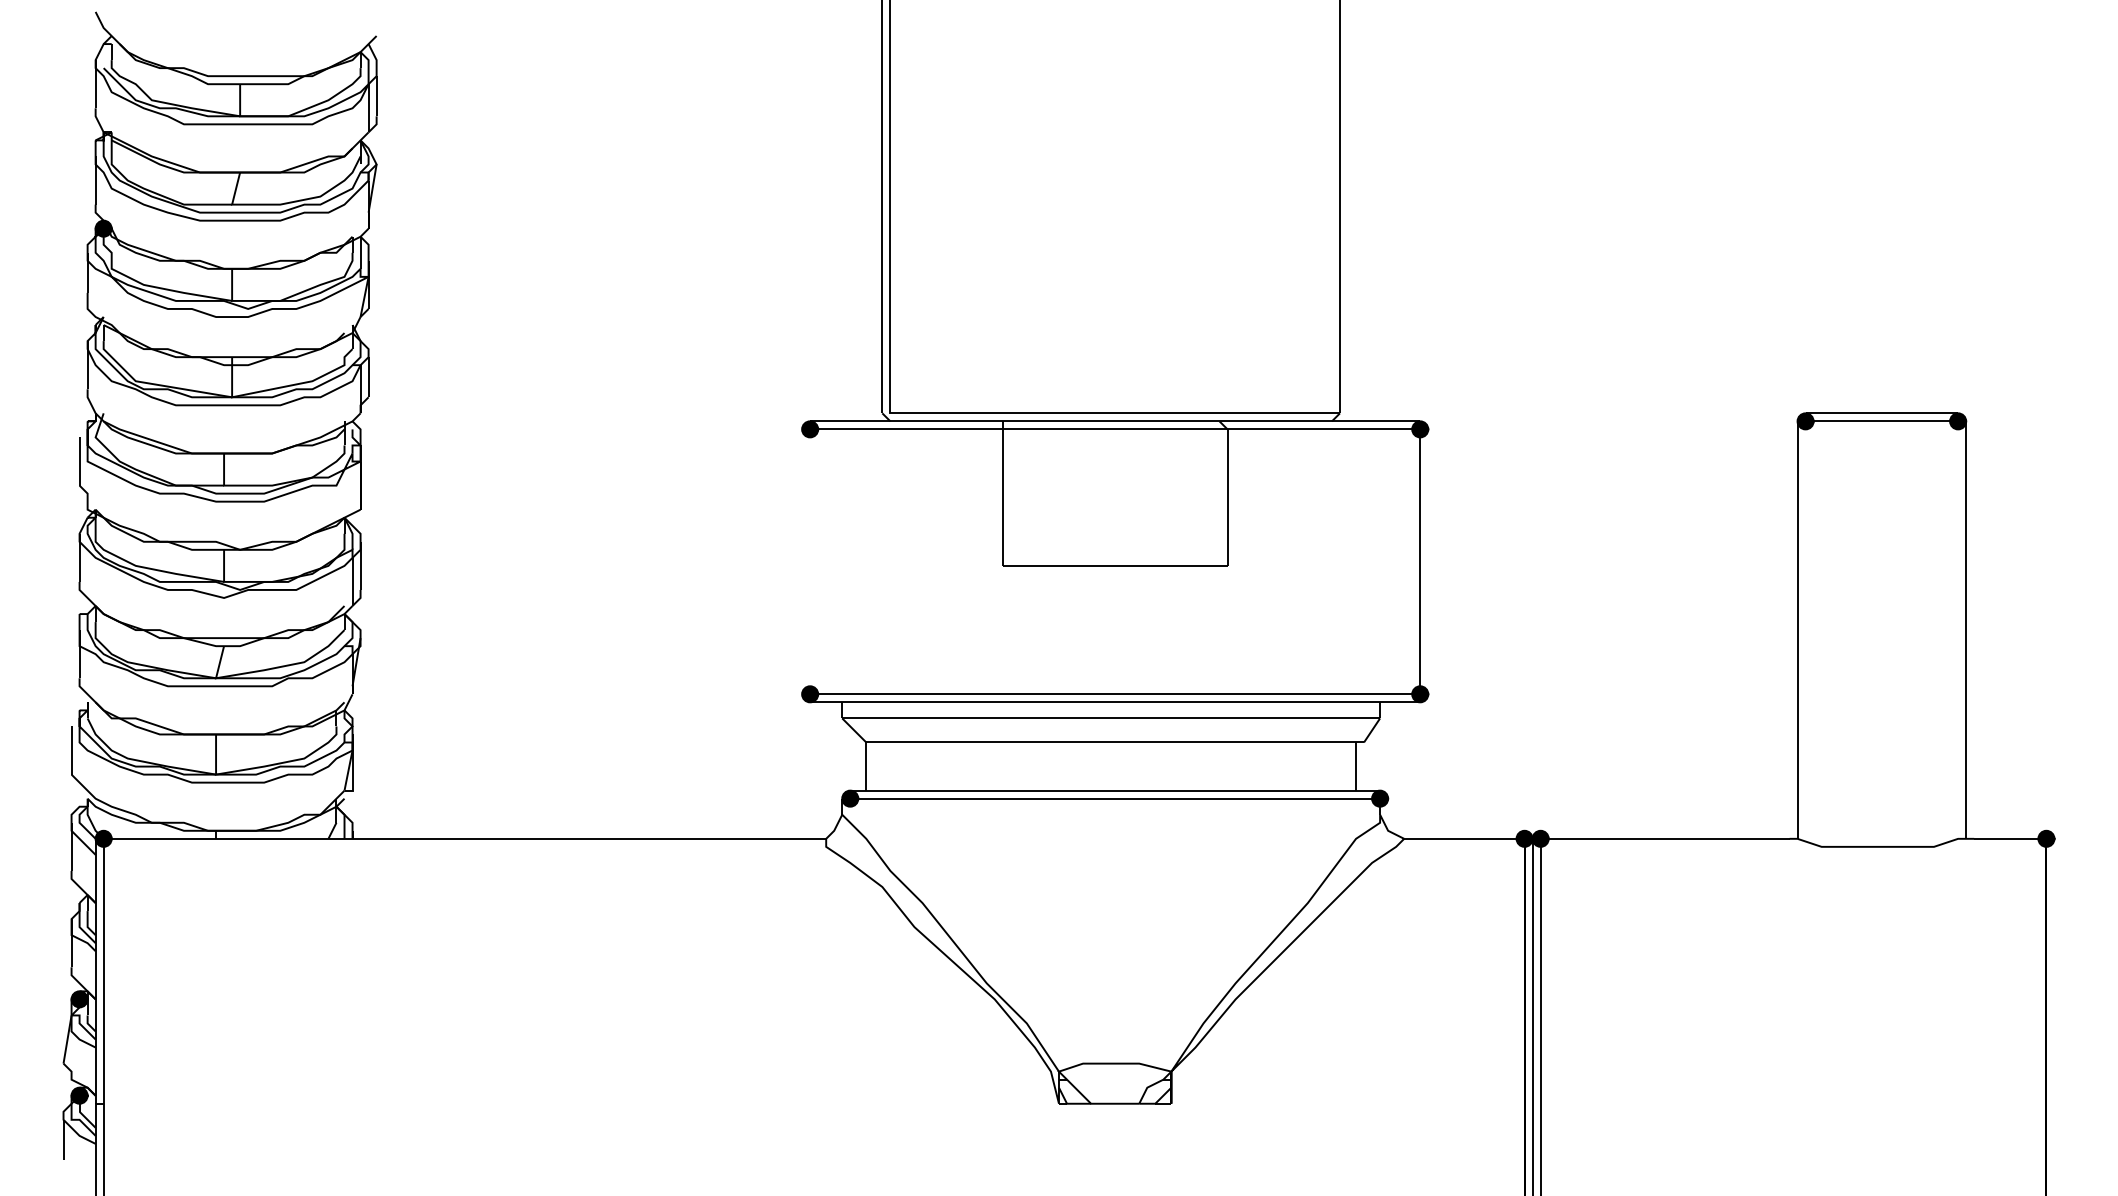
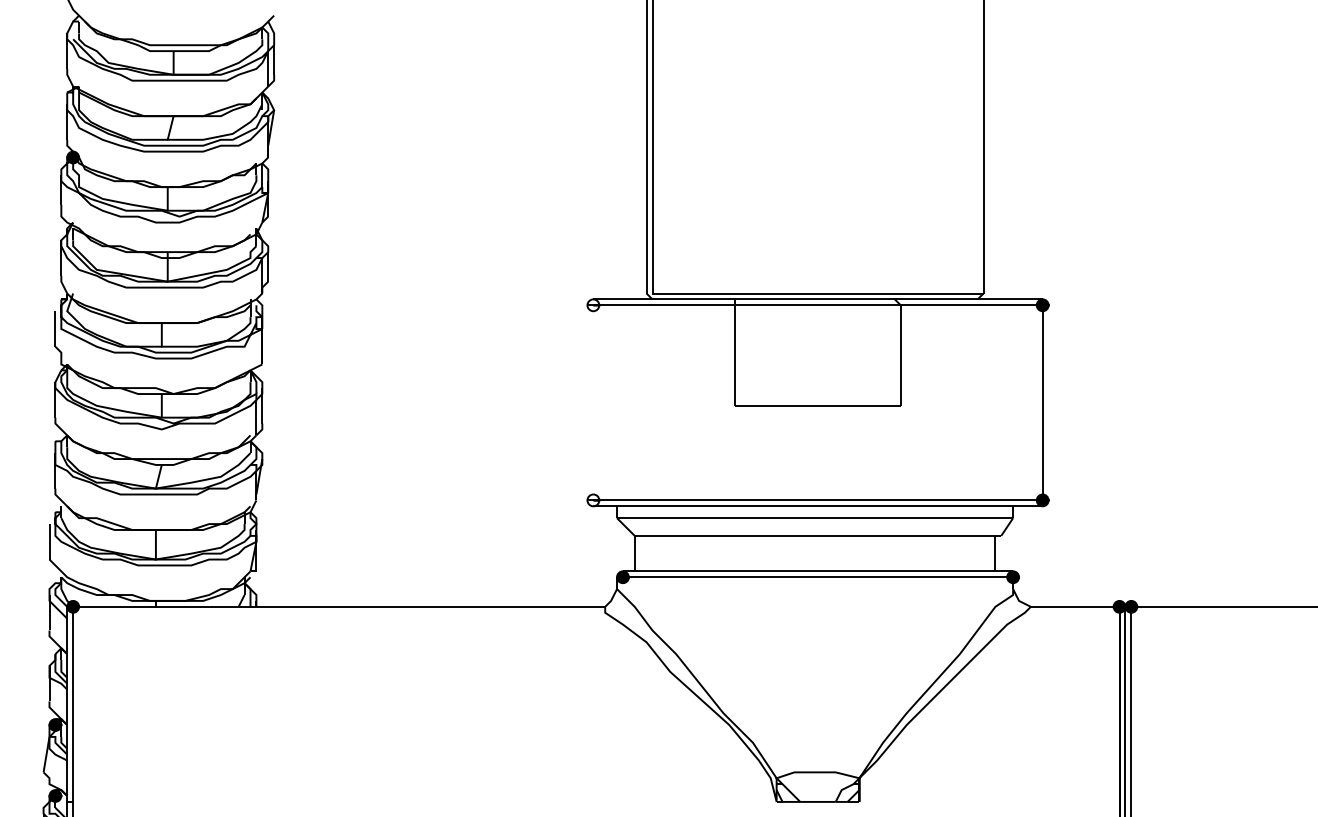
fill: (810, 429) -> (593, 305), removed
fill: (810, 694) -> (593, 500), removed

